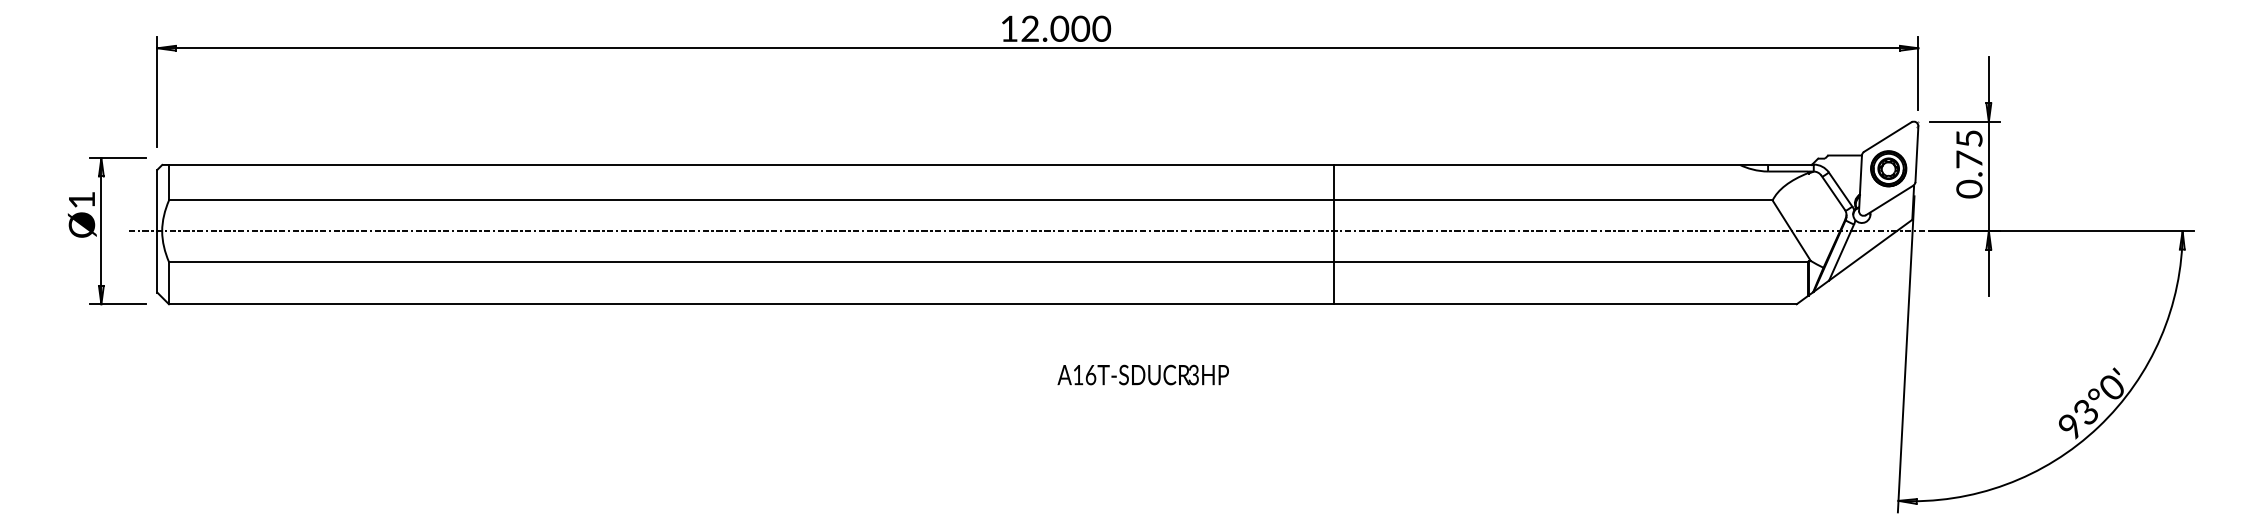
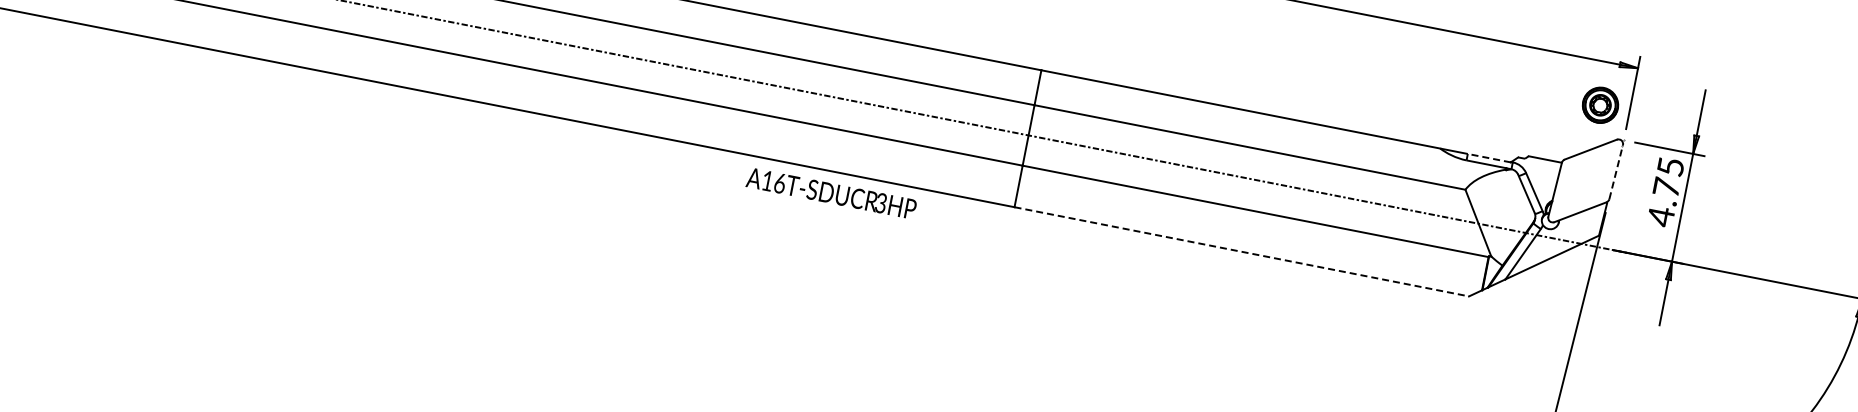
line: (1916, 154) -> (1615, 172), solid -> dashed
line: (1789, 164) -> (1488, 157), solid -> dashed
part: (1888, 168) -> (1600, 104), moved
text: (1969, 189) -> (1661, 216), 0.75 -> 4.75
line: (1565, 304) -> (1241, 252), solid -> dashed
text: (1142, 374) -> (830, 192), moved

